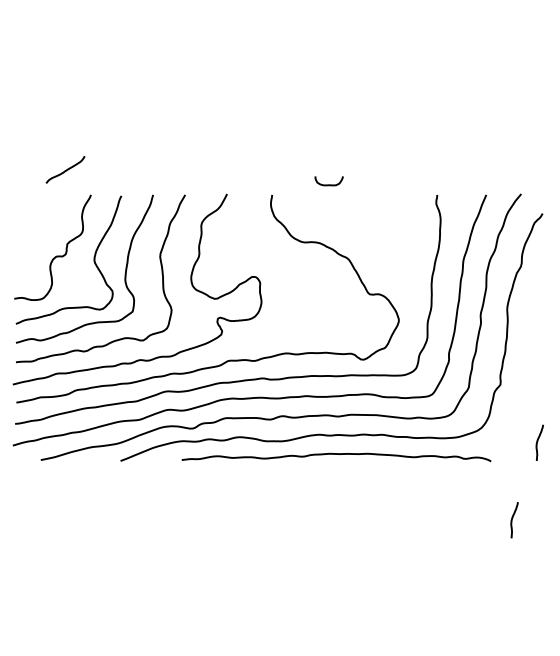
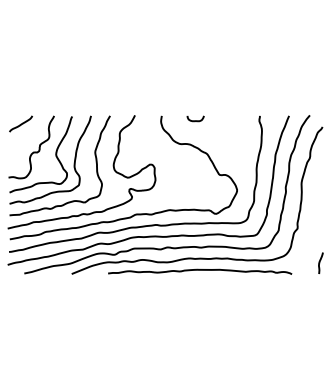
curve: (64, 169) -> (20, 123), moved
curve: (328, 184) -> (195, 120), moved
curve: (513, 518) -> (305, 308), removed

